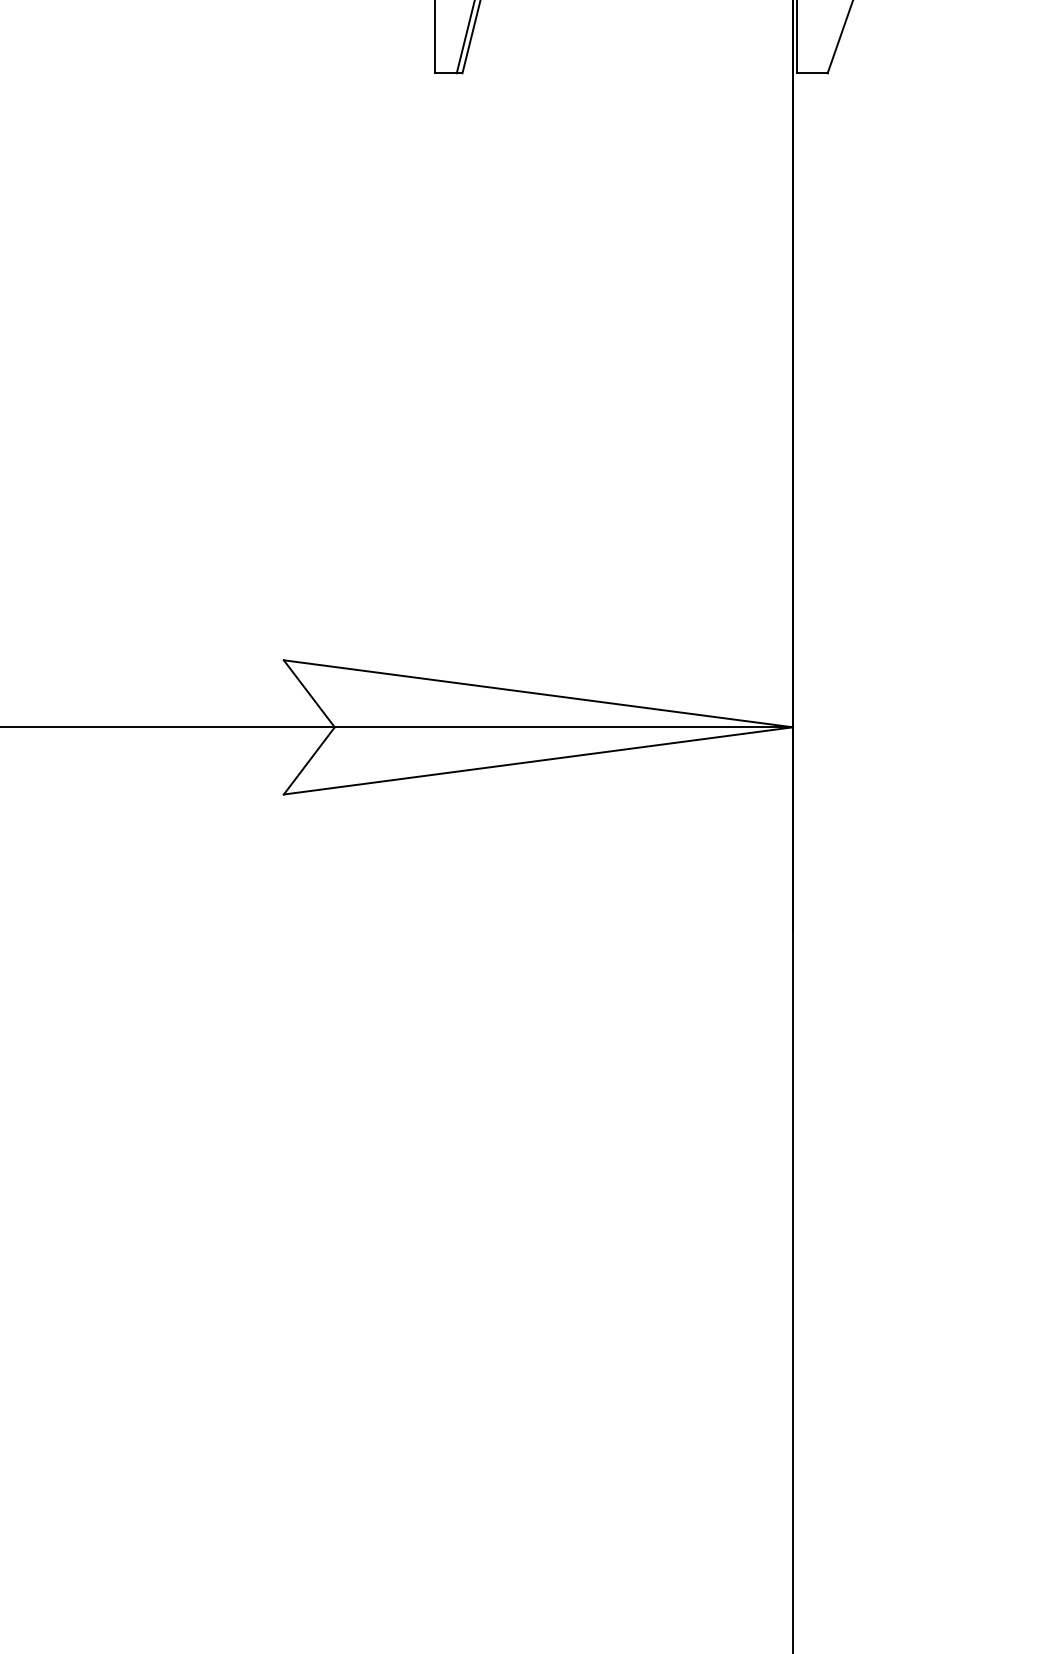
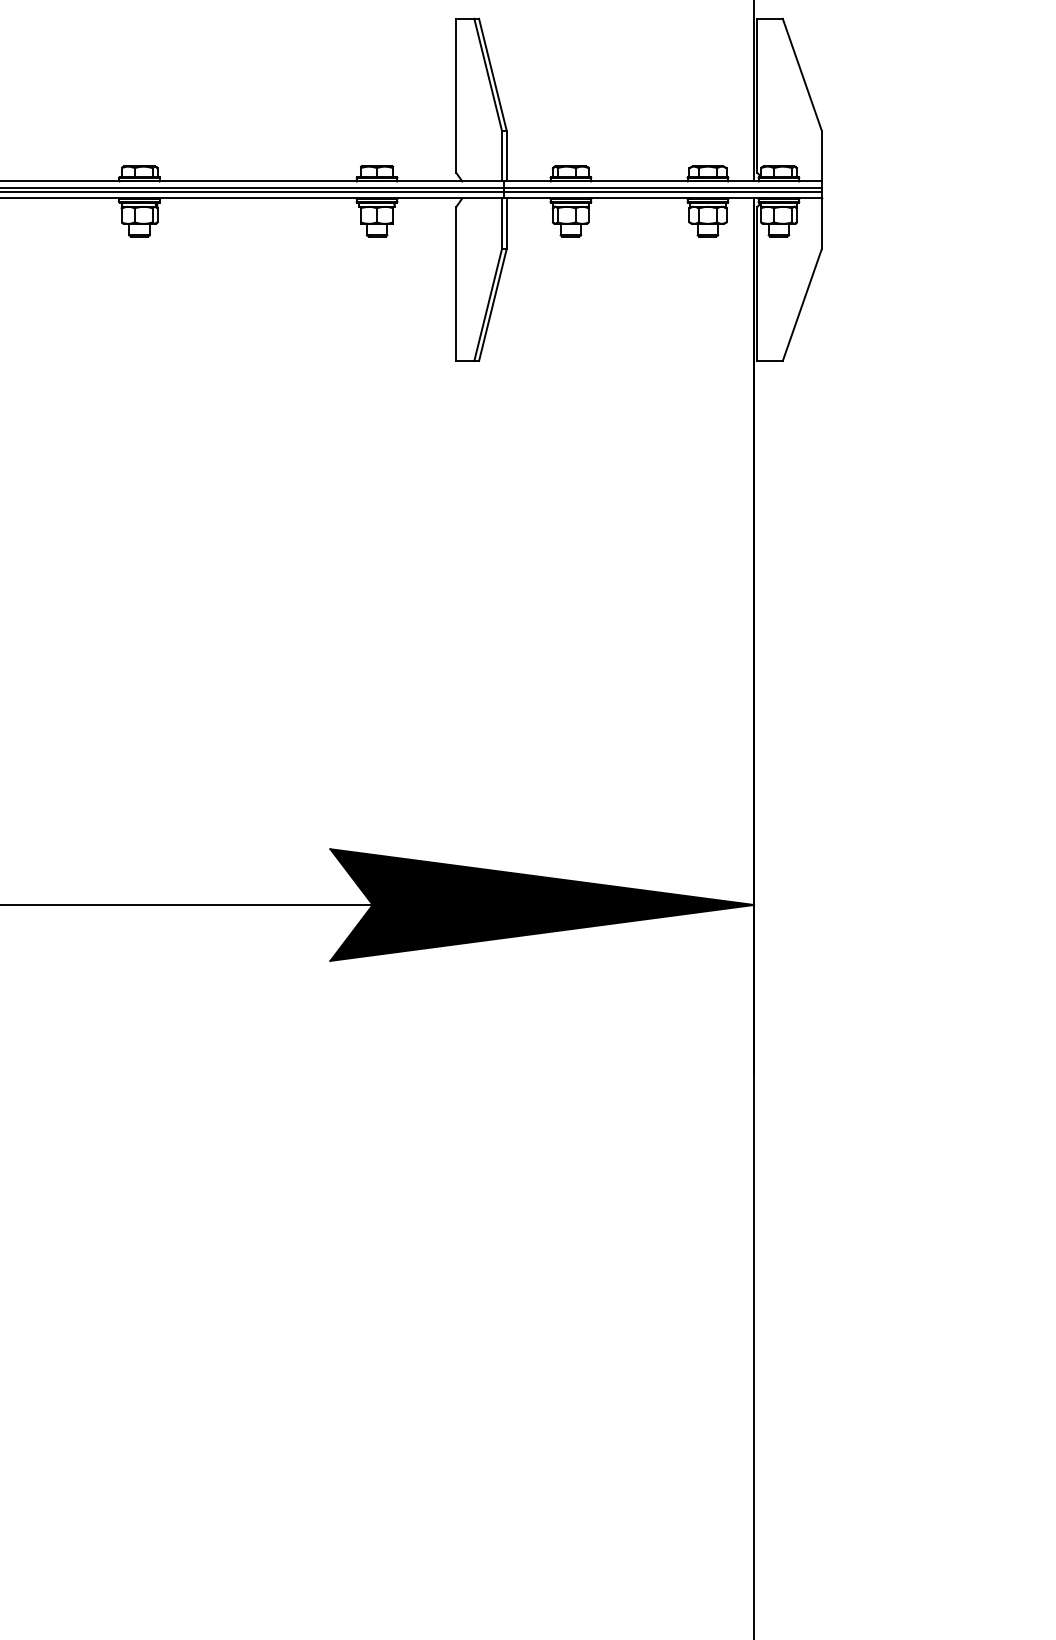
fill: (538, 726) -> (542, 904), added

